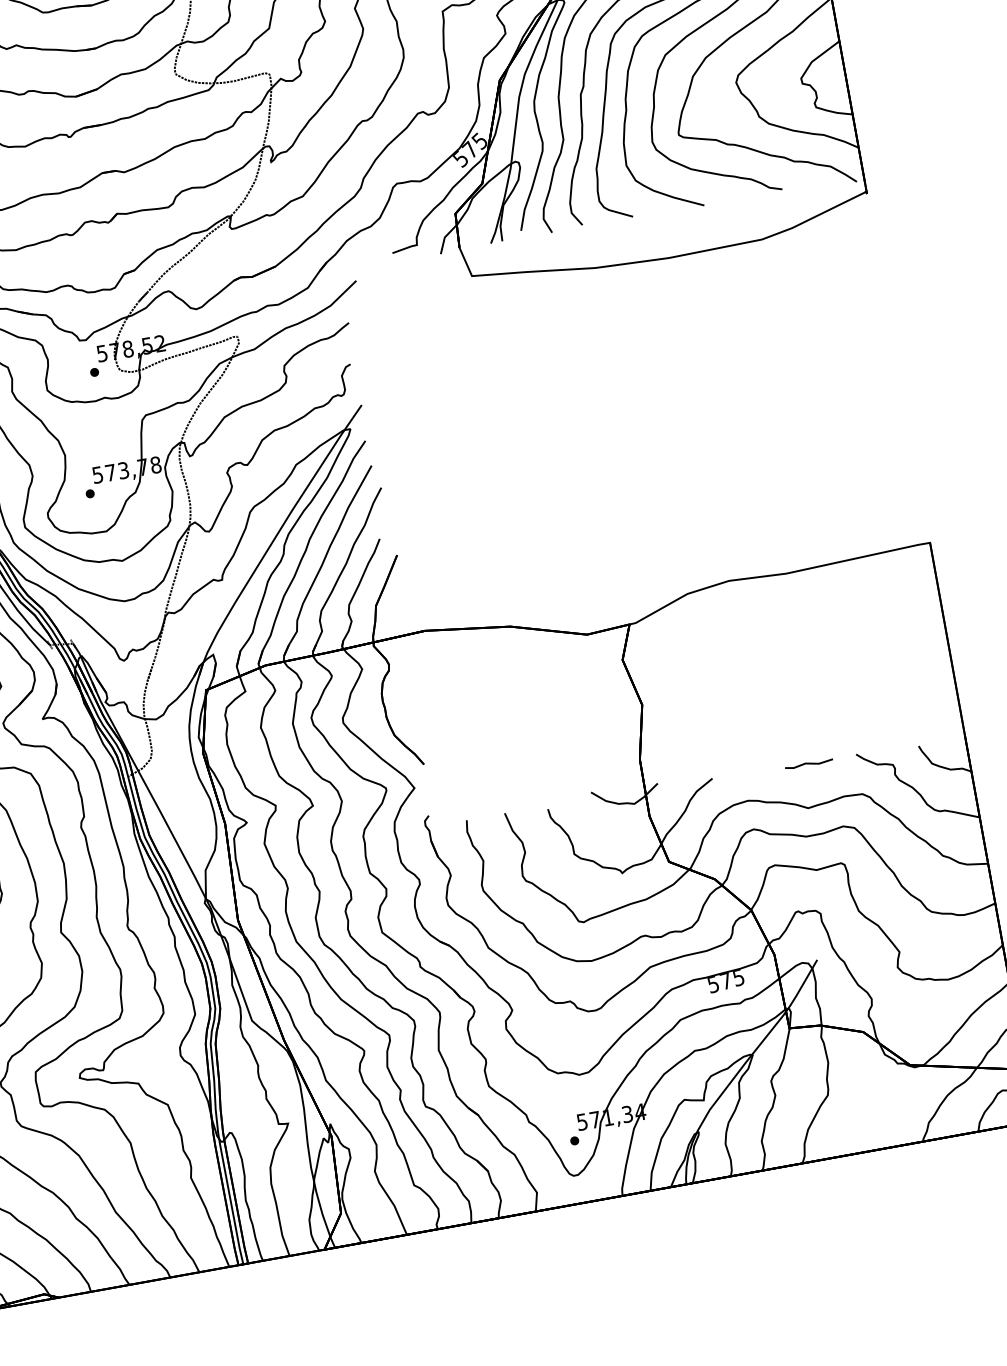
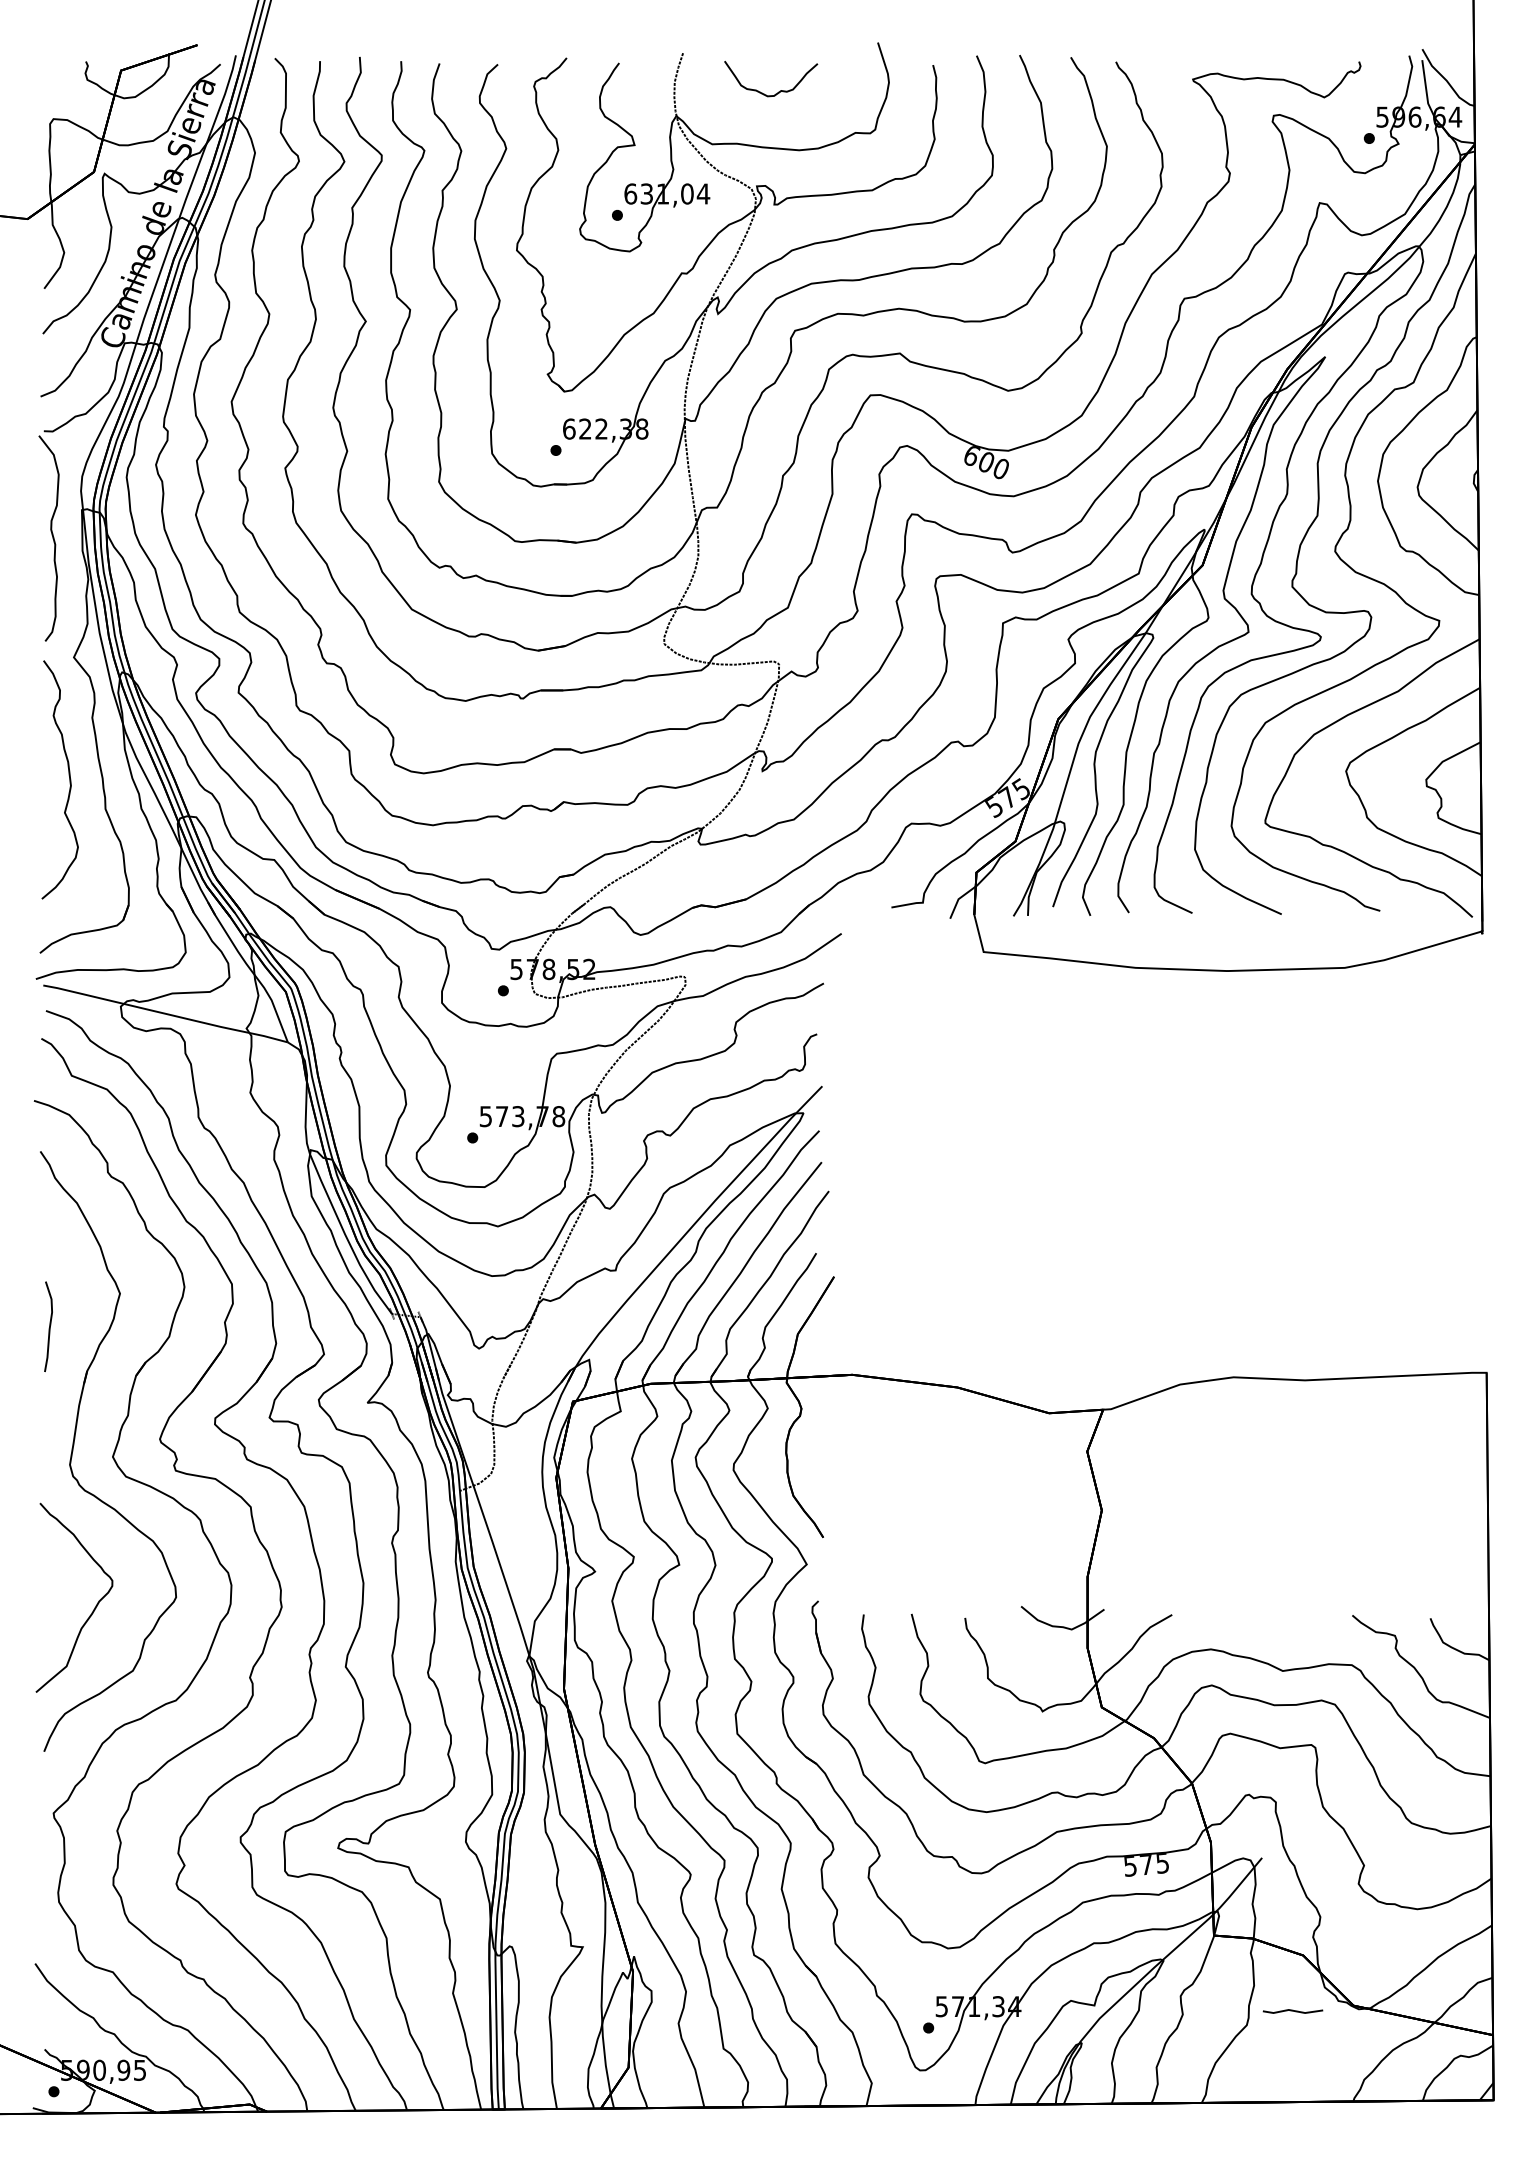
line: (808, 764) -> (1292, 2011), moved

